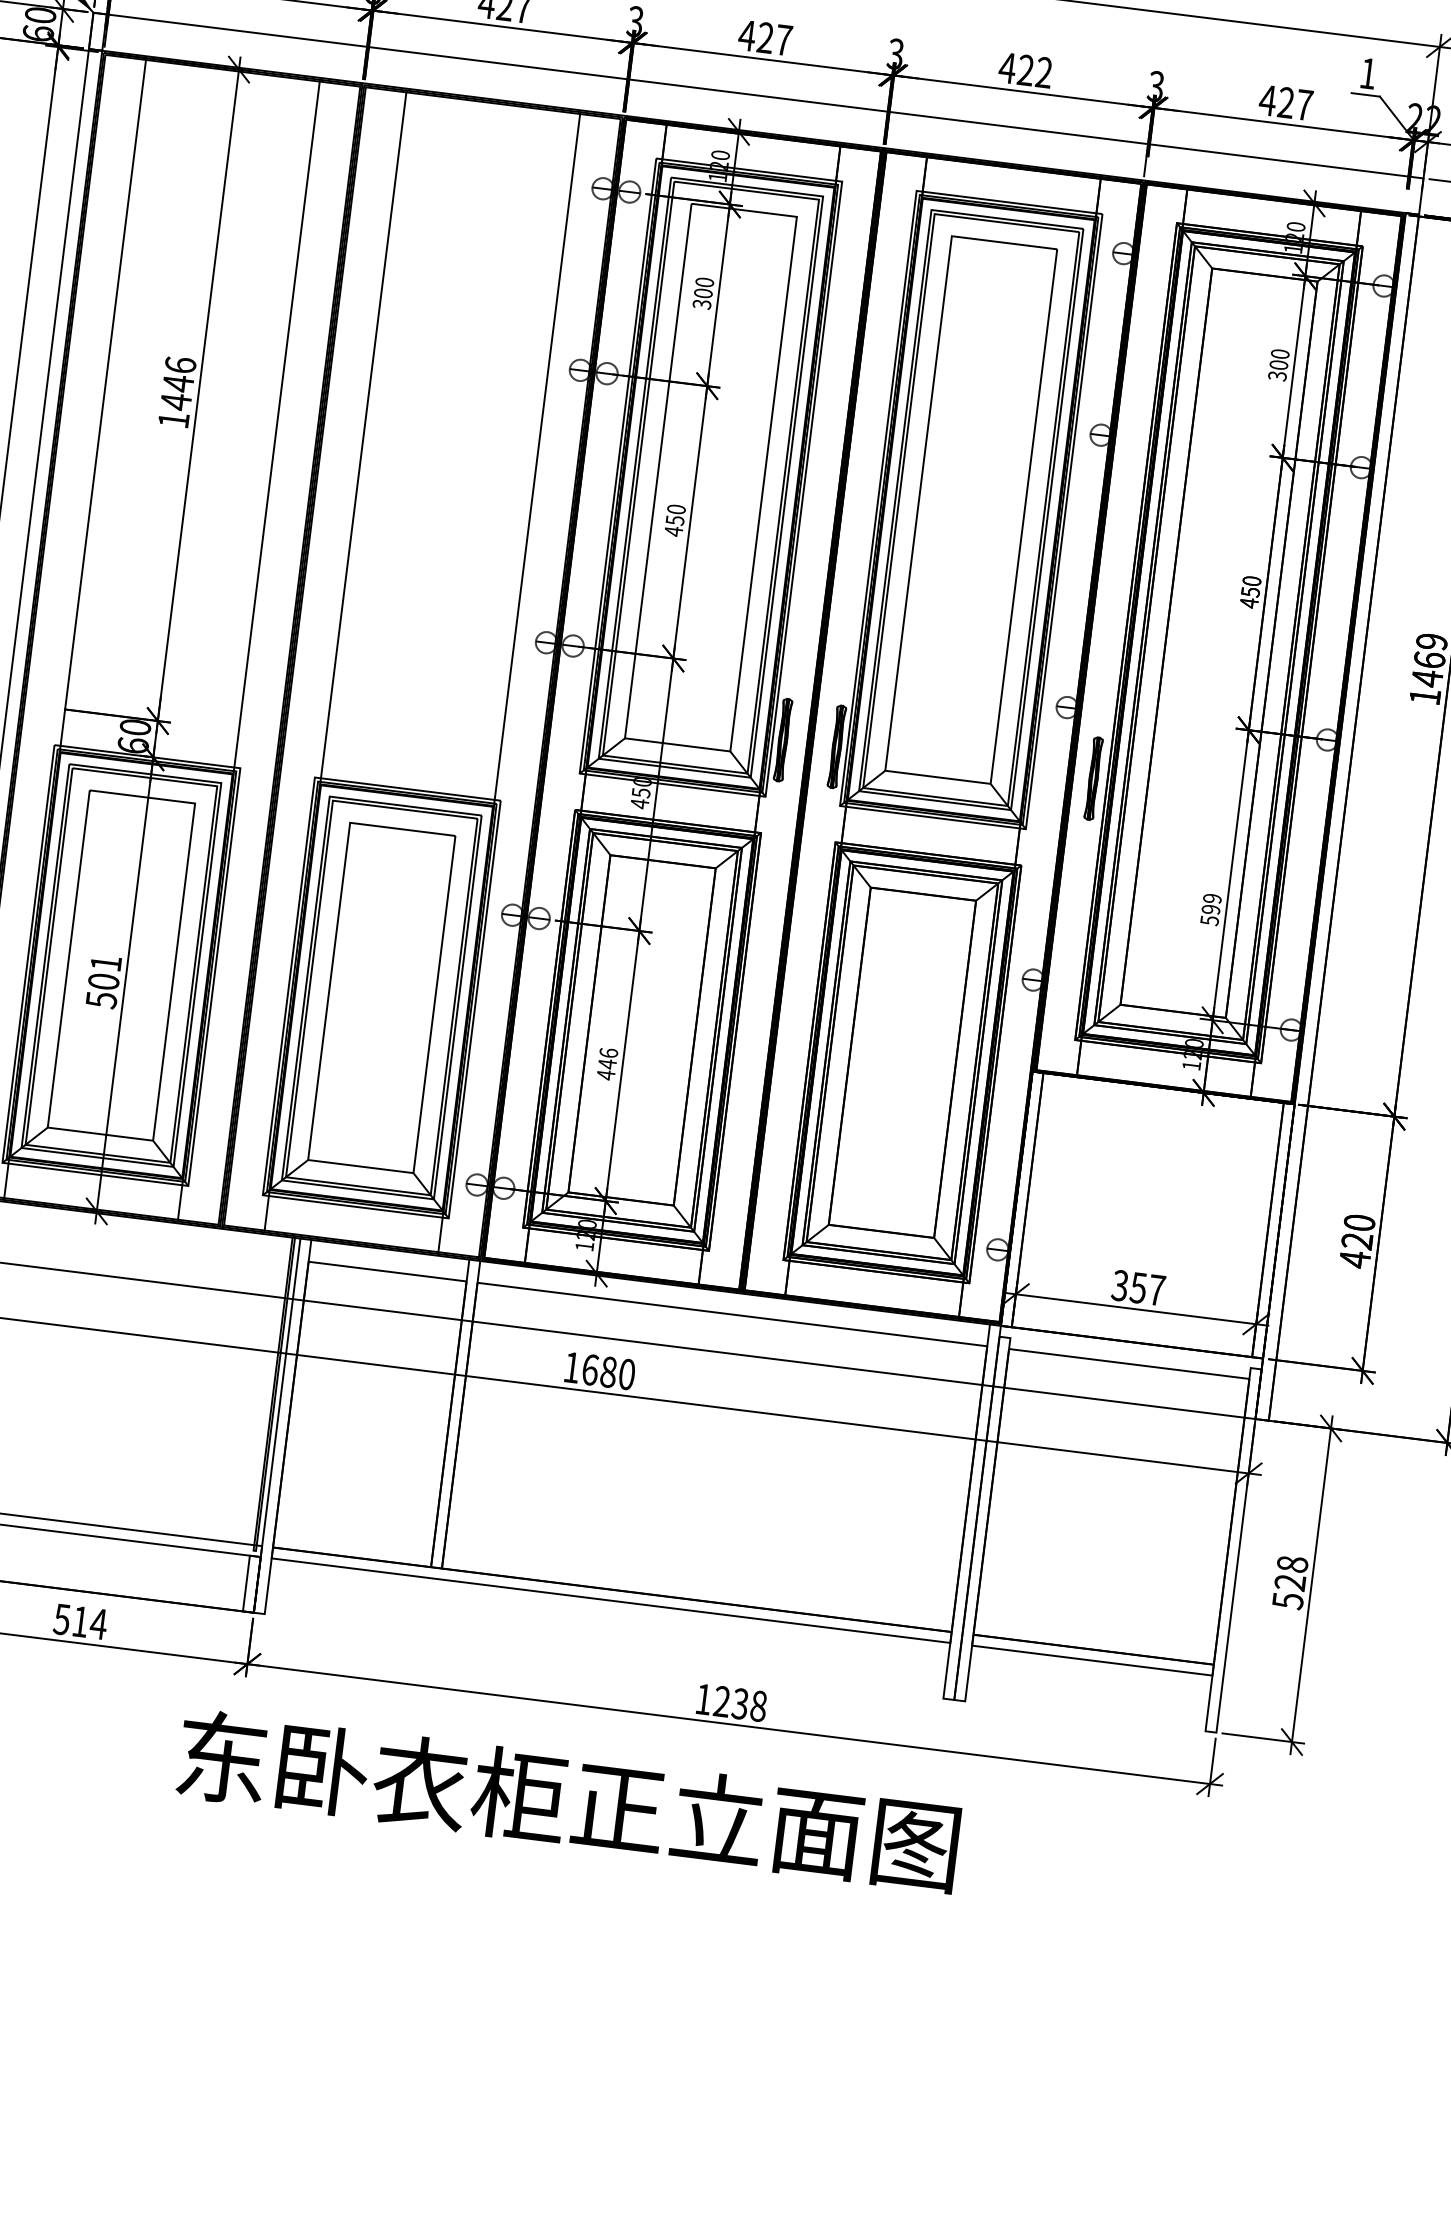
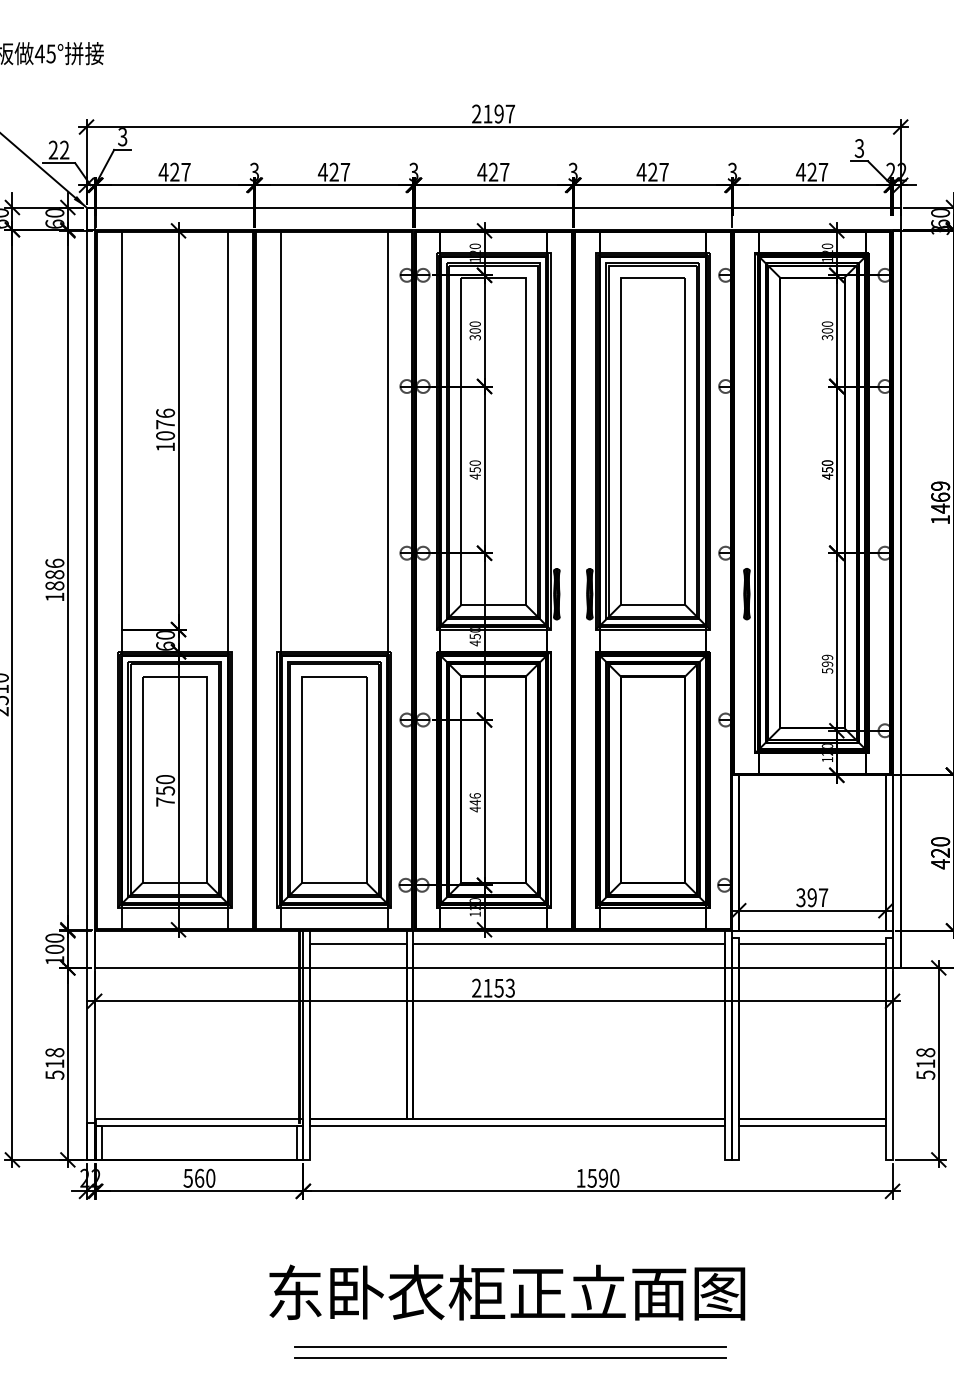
text: (1043, 71) -> (663, 171), 422 -> 427
text: (1366, 73) -> (858, 148), 1 -> 3
text: (177, 391) -> (165, 429), 1446 -> 1076
text: (103, 981) -> (165, 790), 501 -> 750
text: (1137, 1287) -> (811, 897), 357 -> 397
text: (599, 1369) -> (493, 987), 1680 -> 2153
text: (1289, 1581) -> (925, 1063), 528 -> 518
text: (90, 1621) -> (205, 1177), 514 -> 560
text: (740, 1702) -> (603, 1177), 1238 -> 1590
text: (569, 1800) -> (507, 1292), moved
line: (552, 1961) -> (509, 1347), added
line: (550, 1977) -> (509, 1357), added

